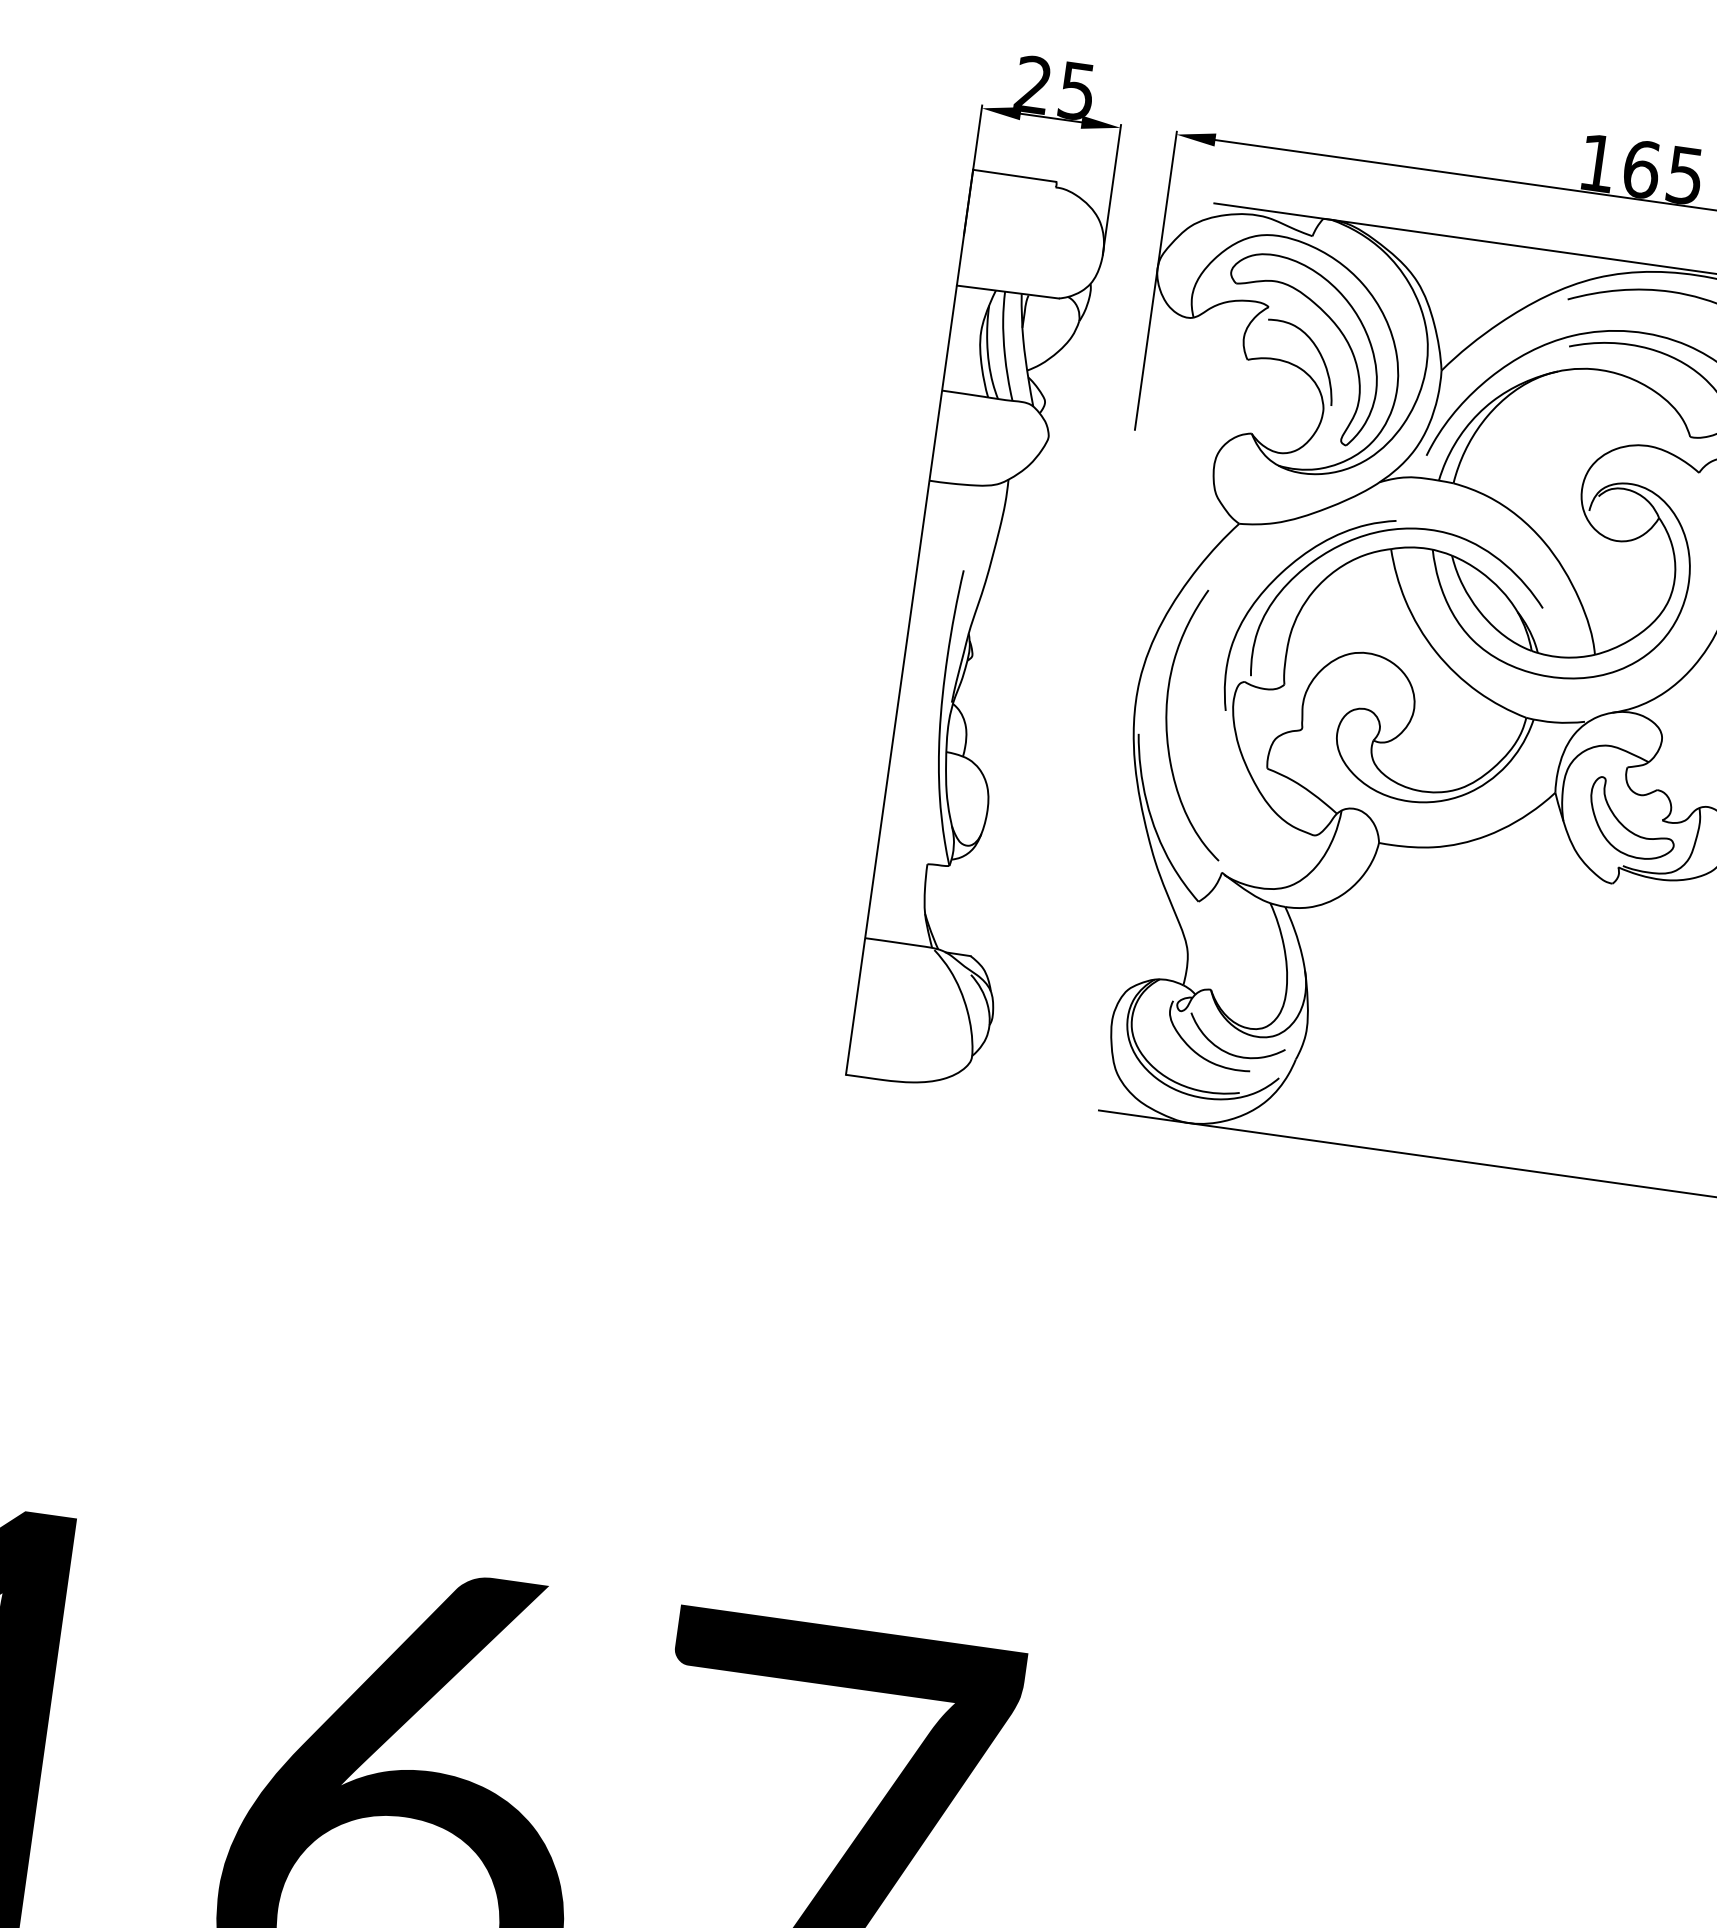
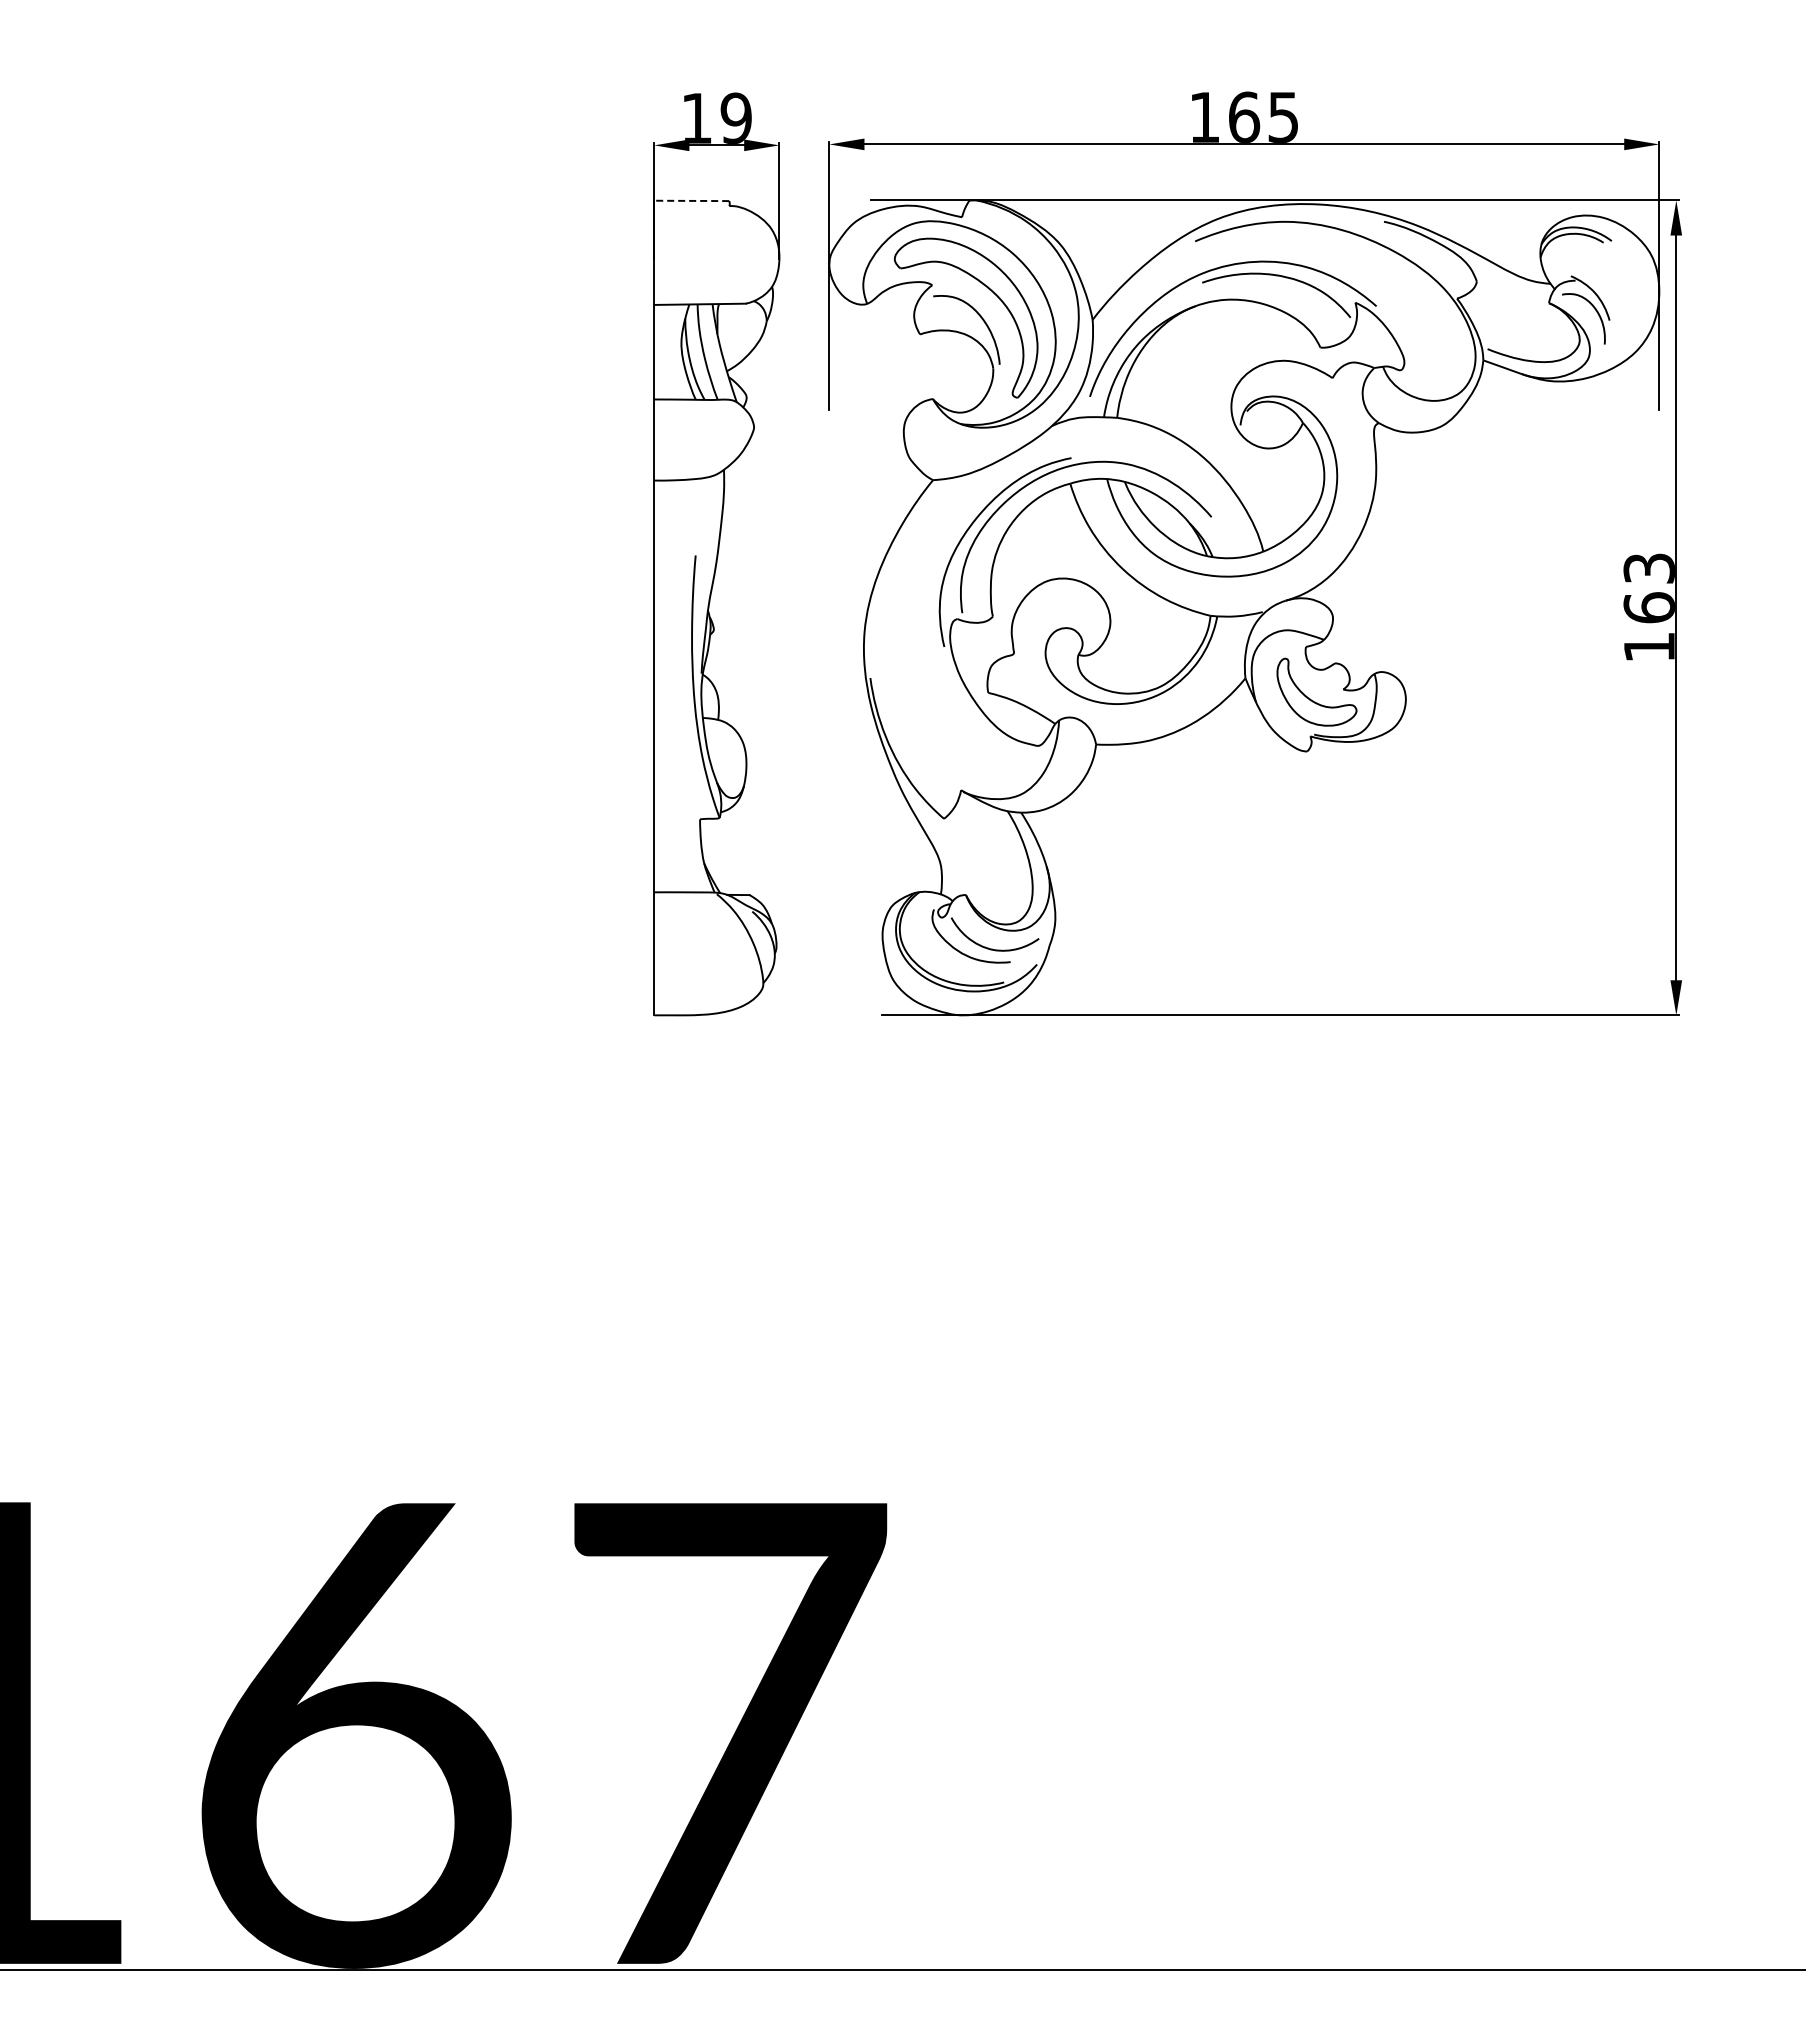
text: (1055, 87) -> (716, 117), 25 -> 19
line: (1014, 175) -> (691, 200), solid -> dashed
curve: (1167, 721) -> (894, 663), removed

